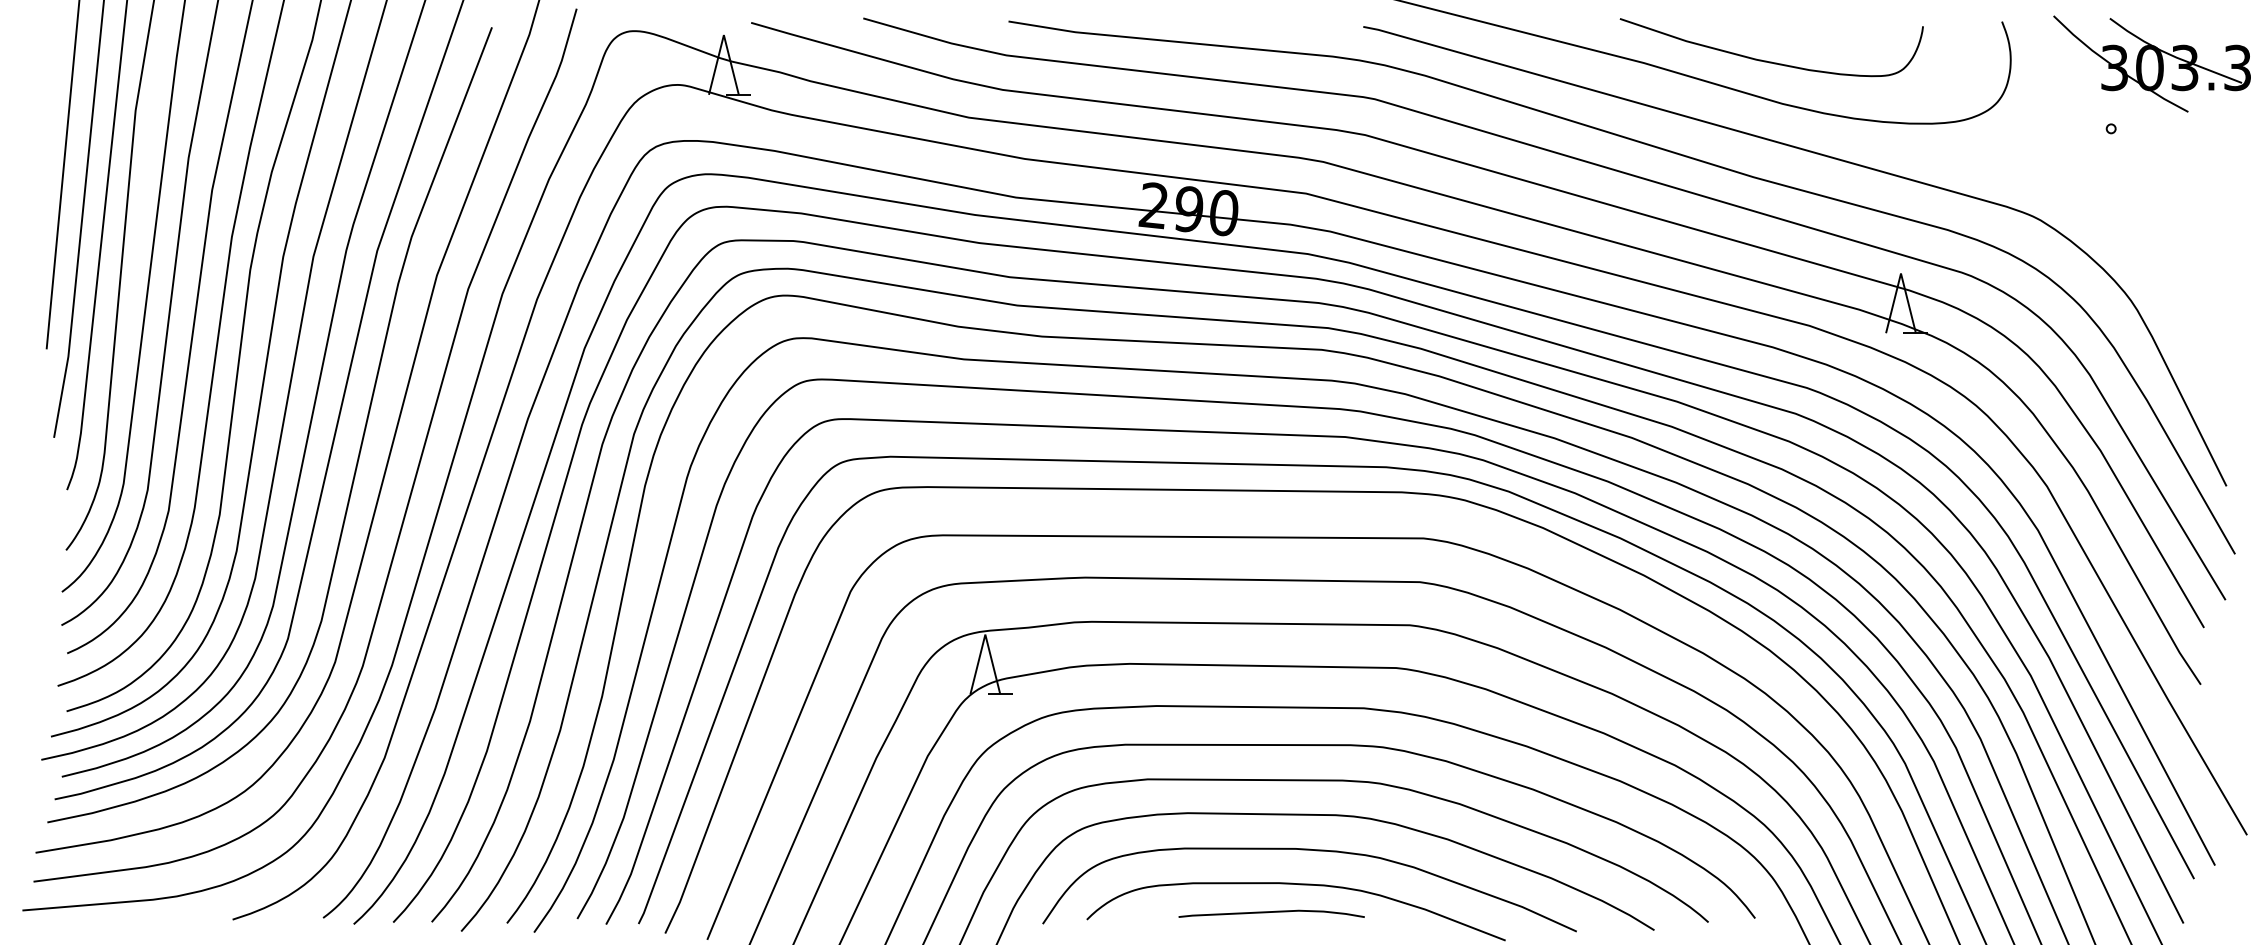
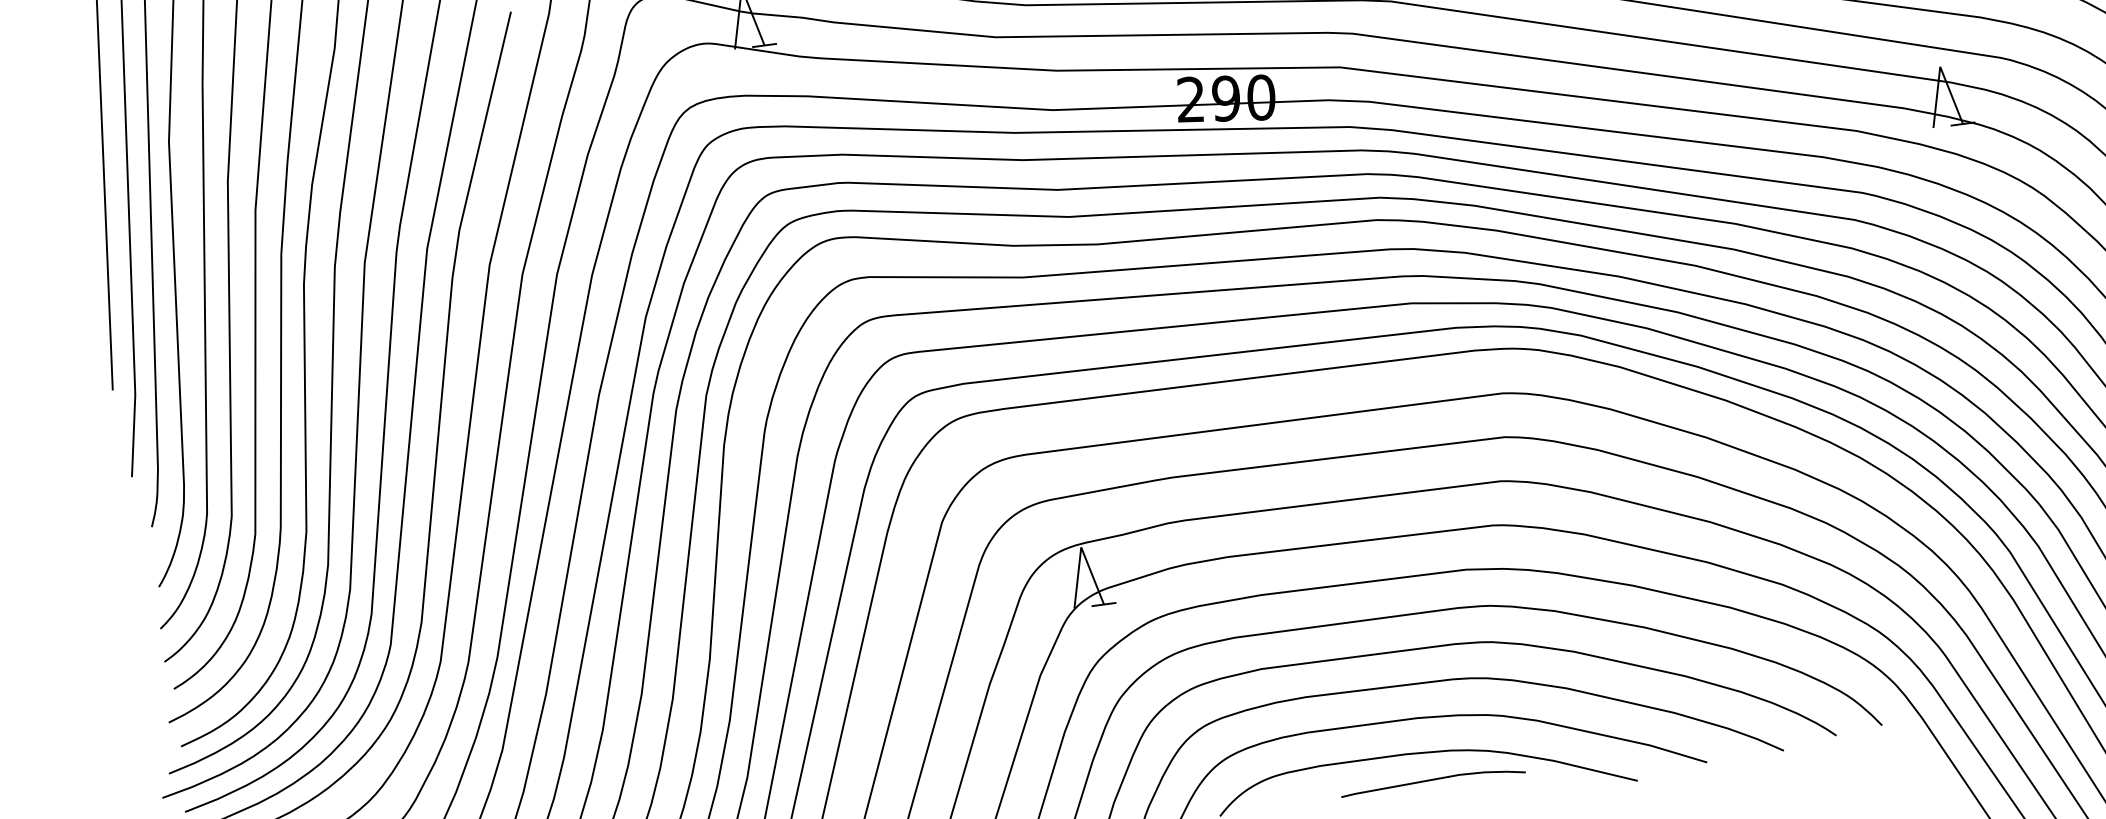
curve: (1271, 912) -> (1432, 780), moved

